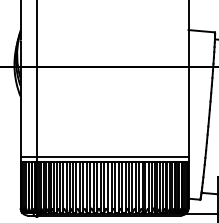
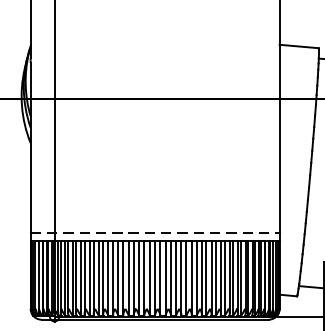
line: (104, 156) -> (155, 232), solid -> dashed

